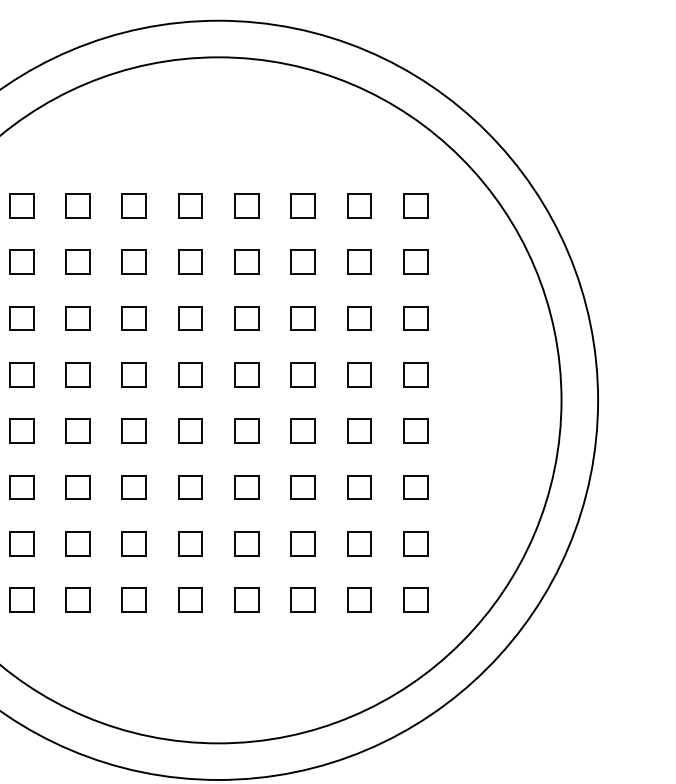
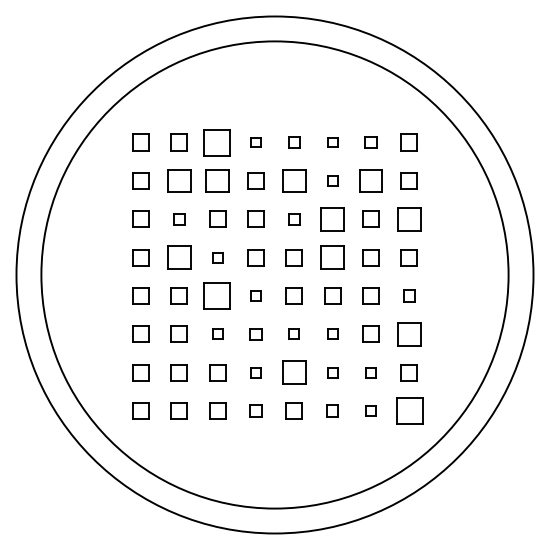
part: (134, 205) -> (217, 142), size x1.6
part: (189, 205) -> (255, 142), size x0.6
part: (245, 205) -> (293, 142), size x0.7
part: (302, 205) -> (332, 142), size x0.6
part: (358, 205) -> (370, 142), size x0.7
part: (76, 261) -> (178, 180), size x1.4
part: (134, 261) -> (217, 180), size x1.4
part: (245, 261) -> (293, 180), size x1.4
part: (302, 261) -> (332, 180), size x0.6
part: (358, 261) -> (370, 180), size x1.4
part: (76, 317) -> (178, 218), size x0.7
part: (245, 317) -> (293, 218), size x0.7
part: (302, 317) -> (332, 218), size x1.4
part: (414, 317) -> (408, 218), size x1.4
part: (76, 374) -> (178, 257), size x1.4
part: (134, 374) -> (217, 257), size x0.6
part: (302, 374) -> (332, 257), size x1.4
part: (134, 430) -> (217, 295), size x1.6
part: (189, 430) -> (255, 295), size x0.6
part: (414, 430) -> (408, 295), size x0.7
part: (134, 486) -> (217, 333), size x0.6
part: (189, 486) -> (255, 333), size x0.7
part: (245, 486) -> (293, 333), size x0.6
part: (302, 486) -> (332, 333), size x0.6
part: (414, 486) -> (408, 333), size x1.4
part: (189, 543) -> (255, 372), size x0.6
part: (245, 543) -> (293, 372), size x1.4
part: (302, 543) -> (332, 372), size x0.6
part: (358, 543) -> (370, 372), size x0.6
part: (189, 599) -> (255, 410), size x0.7
part: (302, 599) -> (332, 410), size x0.7
part: (358, 599) -> (370, 410), size x0.6
part: (414, 599) -> (408, 410), size x1.6

